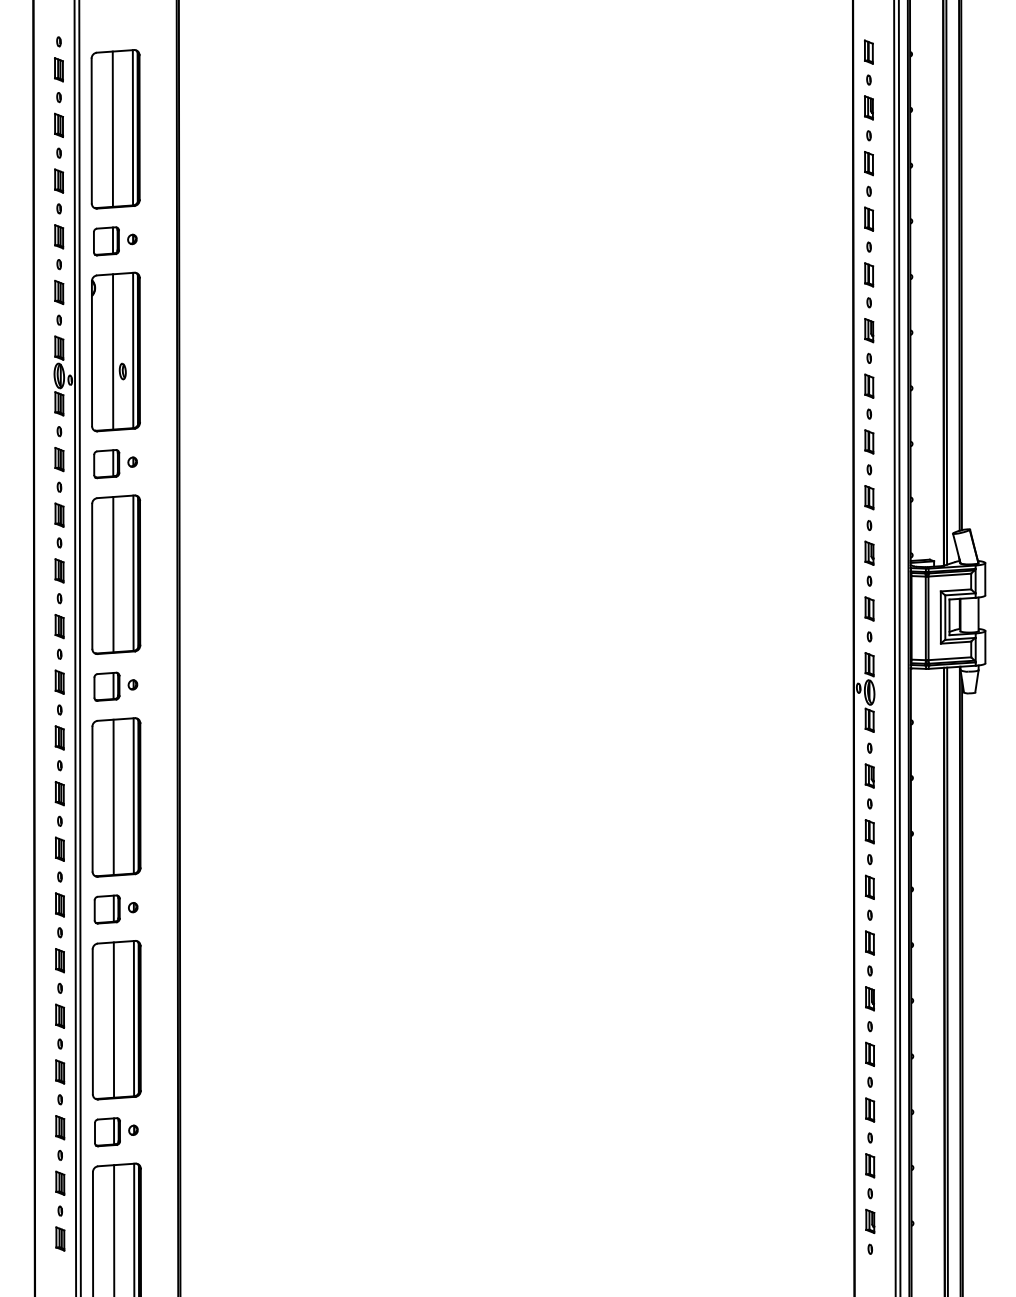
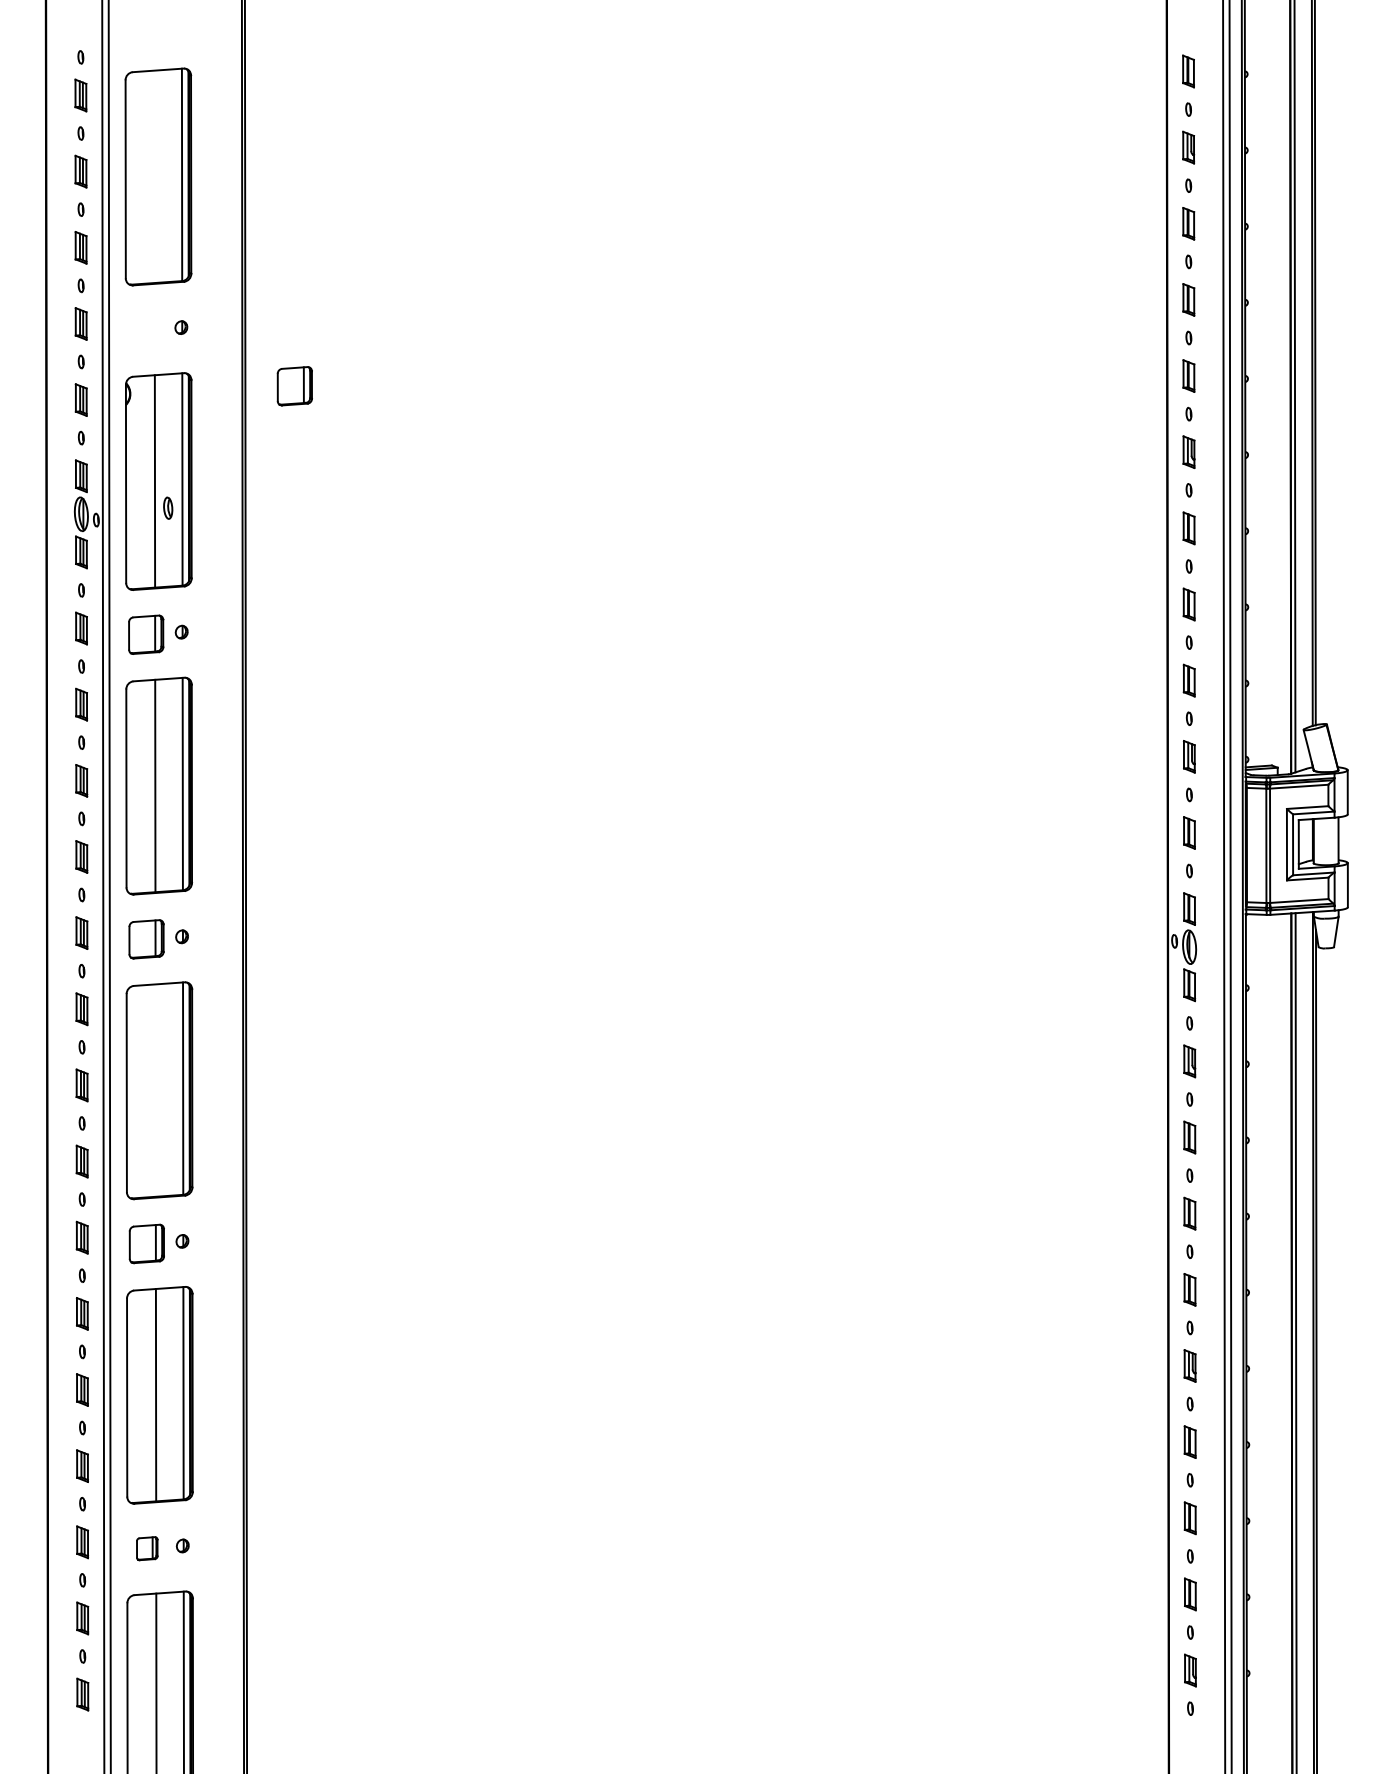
line: (112, 128) -> (154, 175), removed
part: (106, 241) -> (294, 386), moved
line: (113, 797) -> (155, 1090), removed
part: (107, 1132) -> (147, 1548), size x0.6

